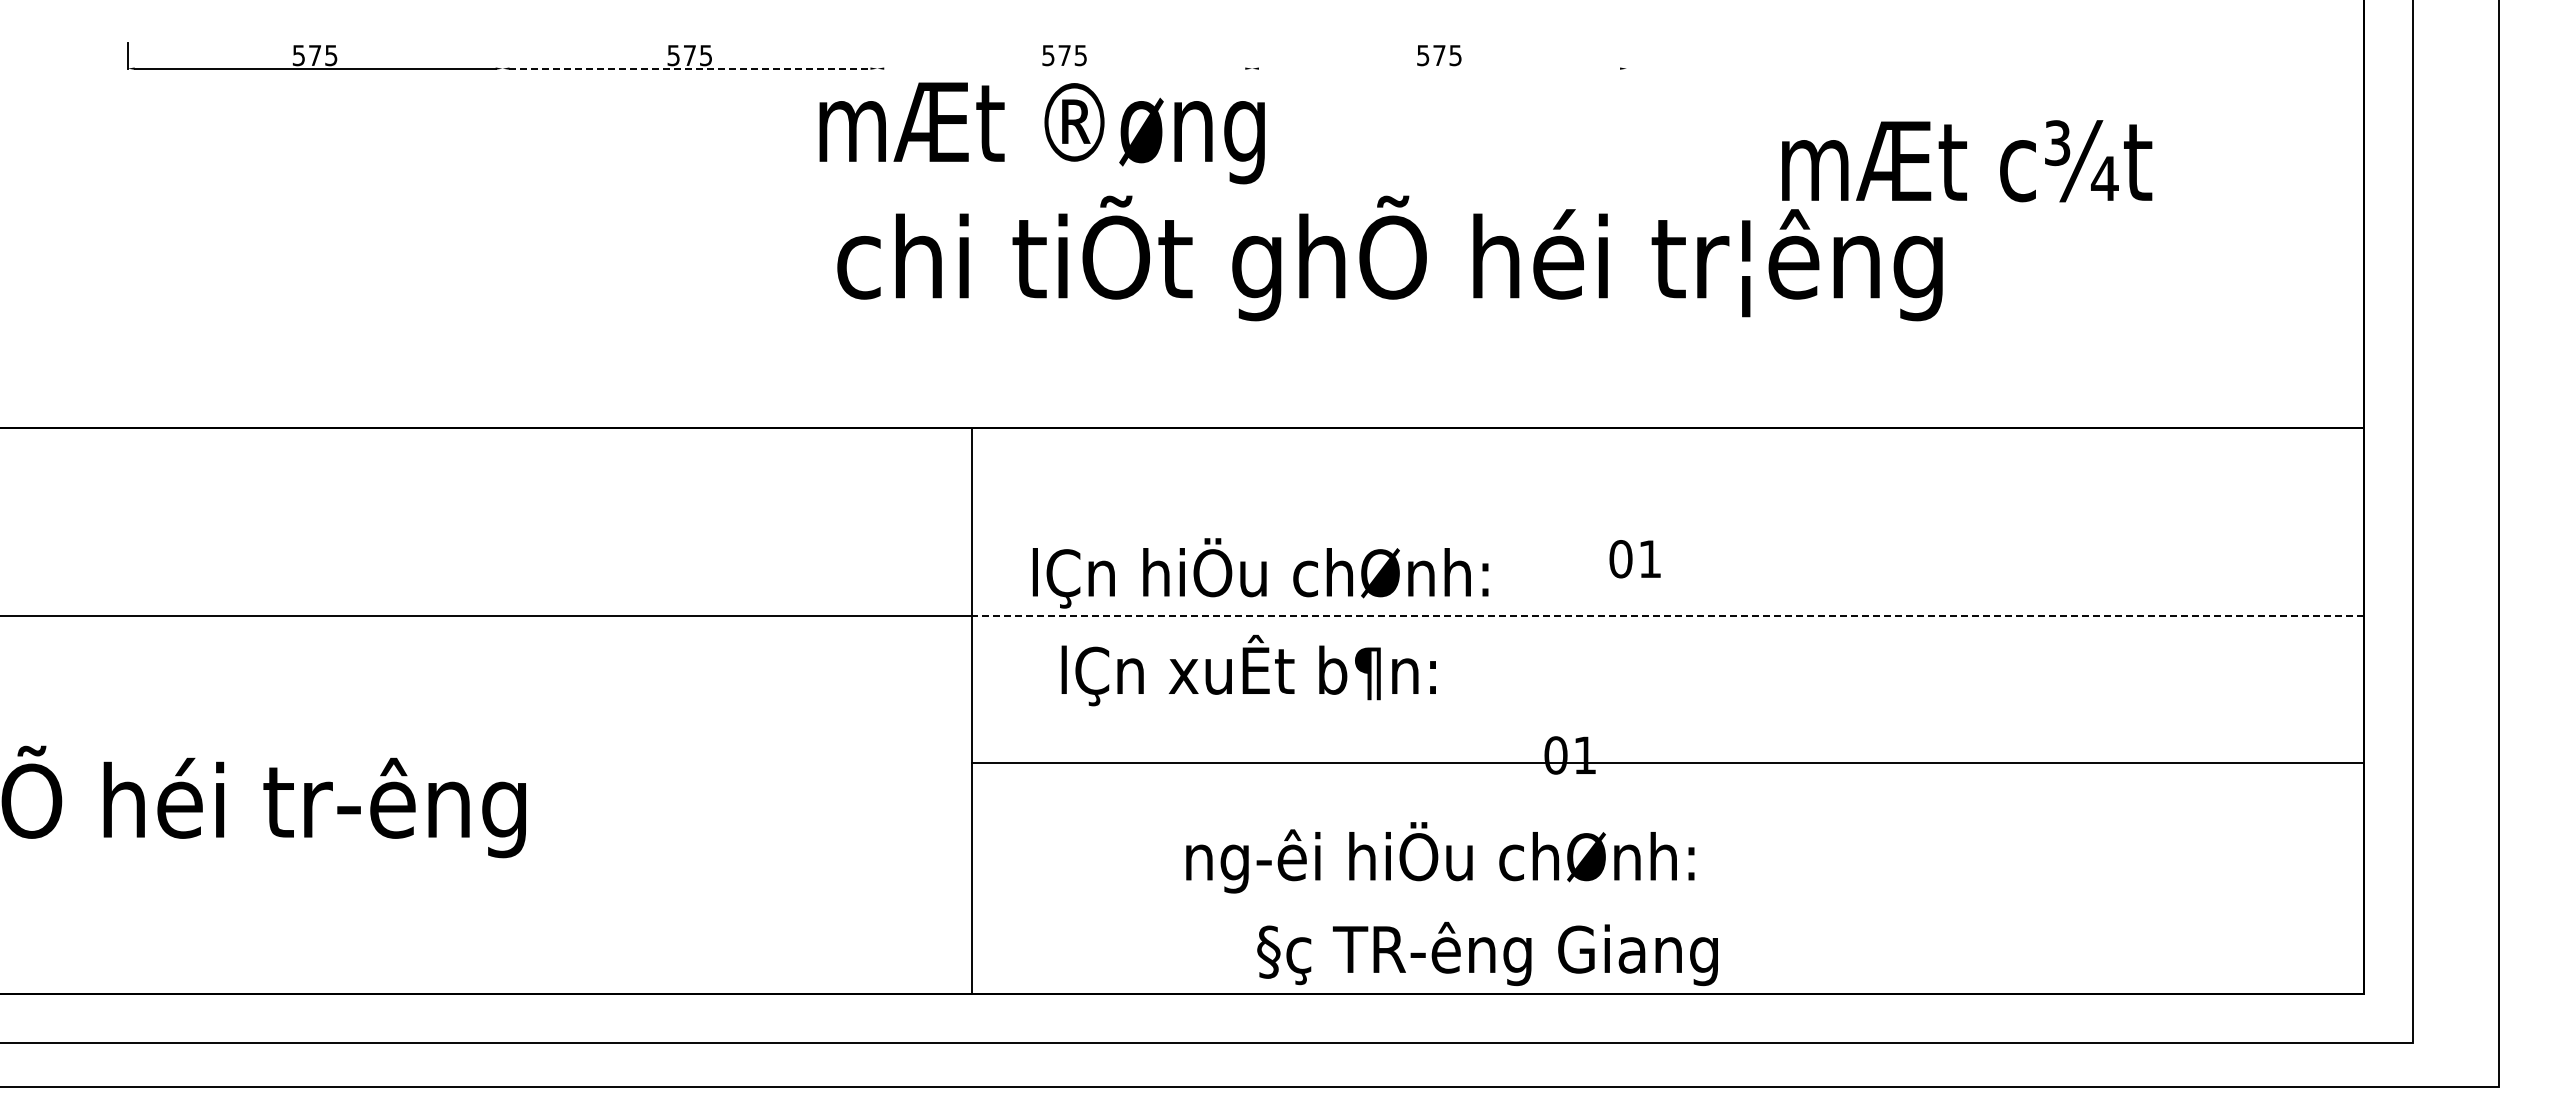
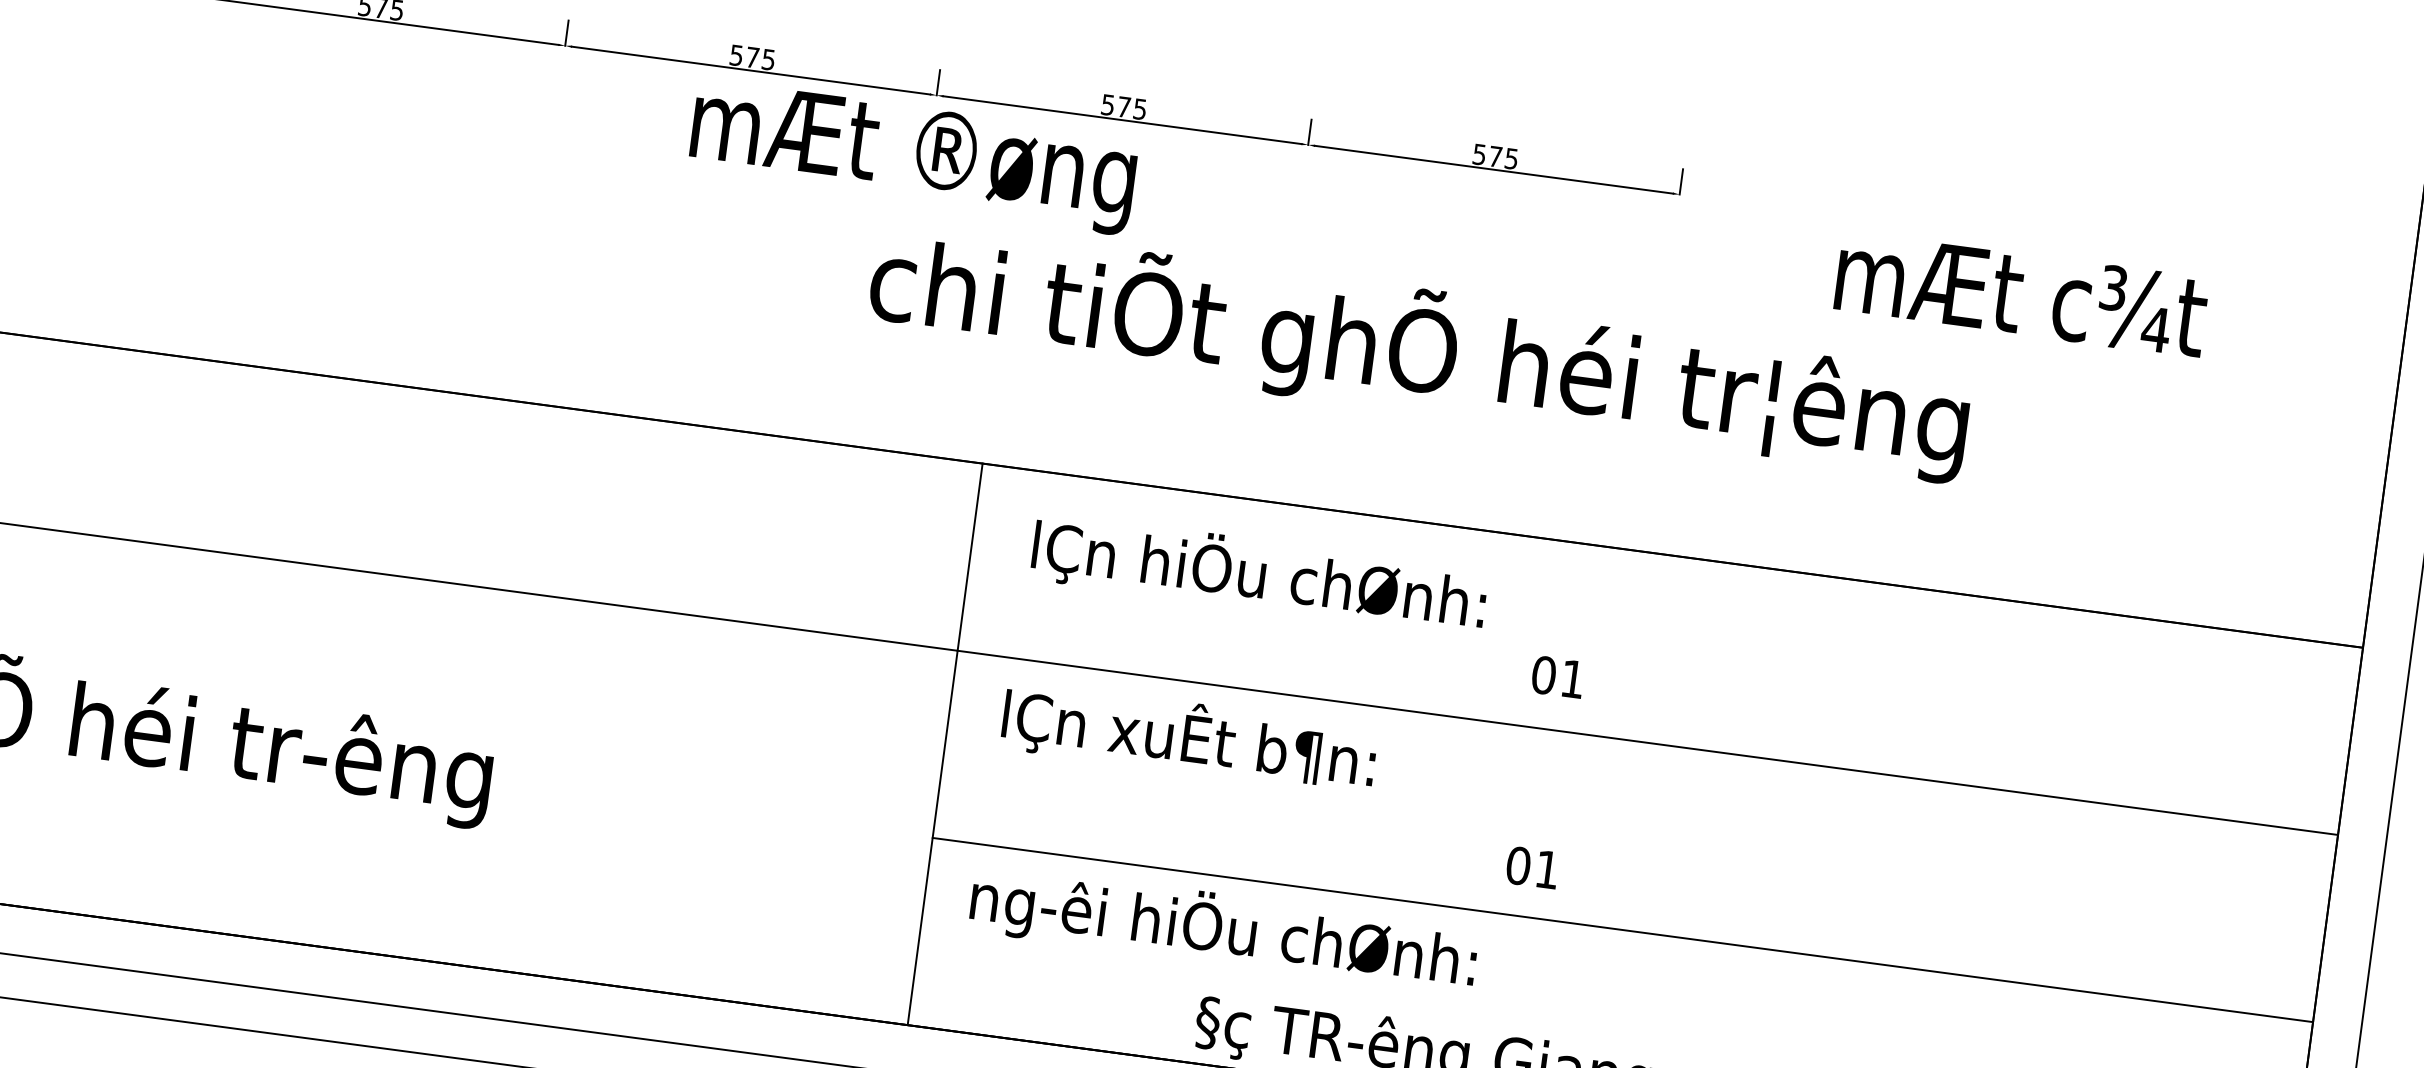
line: (502, 55) -> (566, 32), added
line: (877, 55) -> (938, 82), added
line: (1252, 55) -> (1310, 131), added
line: (1626, 55) -> (1681, 181), added
line: (689, 68) -> (750, 70), dashed -> solid
line: (1064, 68) -> (1122, 119), added
line: (1439, 68) -> (1493, 169), added
text: (1041, 133) -> (912, 157), moved
text: (1967, 161) -> (2022, 294), moved
text: (1634, 559) -> (1557, 677), moved
text: (1260, 573) -> (1259, 575), moved
line: (1667, 616) -> (1647, 742), dashed -> solid
text: (1248, 670) -> (1189, 738), moved
line: (1667, 763) -> (1622, 930), moved
text: (1440, 857) -> (1224, 929), moved

